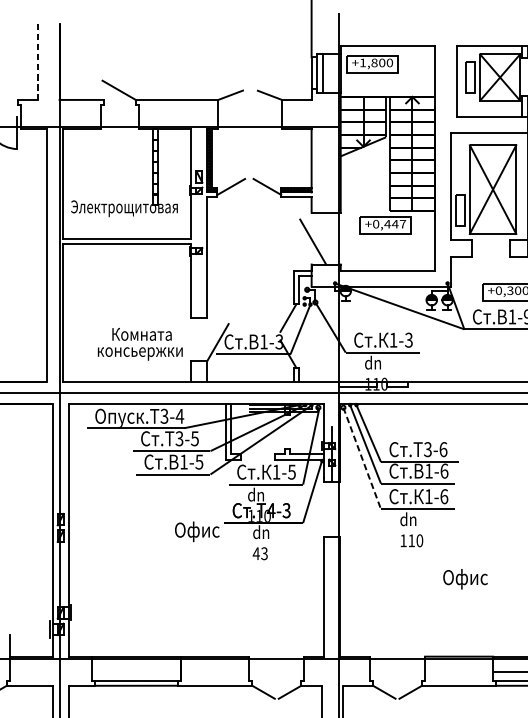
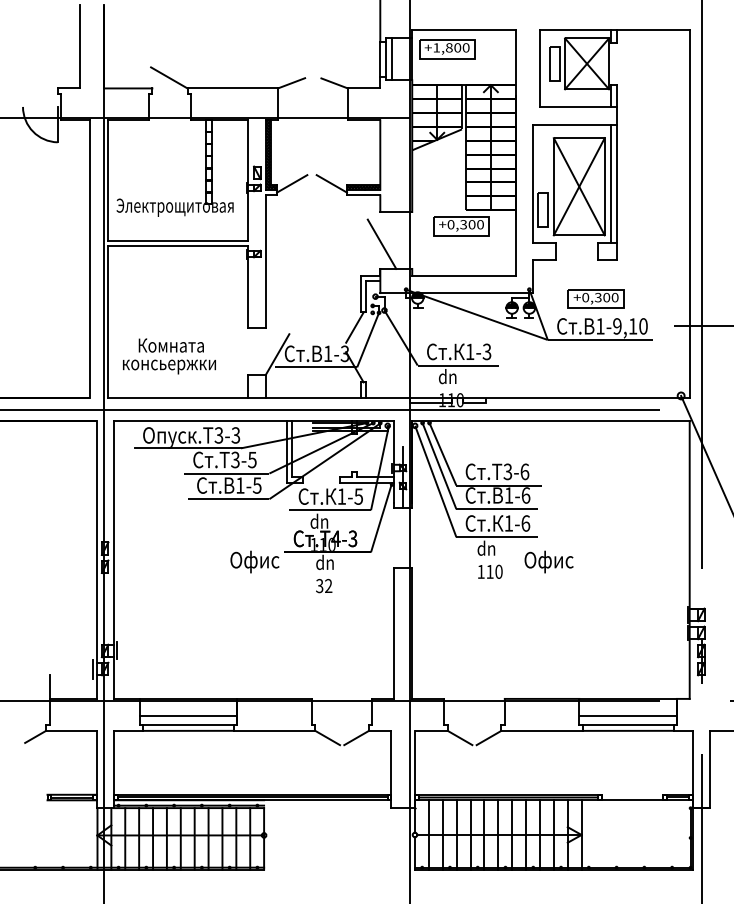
line: (38, 61) -> (80, 46), dashed -> solid
line: (522, 186) -> (611, 183), added
text: (394, 224) -> (471, 224), +0,447 -> +0,300
text: (140, 344) -> (169, 356), moved
text: (179, 416) -> (235, 435), 3-4 -> 3-3
line: (361, 458) -> (435, 481), dashed -> solid
text: (259, 553) -> (323, 585), 43 -> 32
text: (464, 578) -> (548, 561), moved
line: (136, 671) -> (188, 715), added

